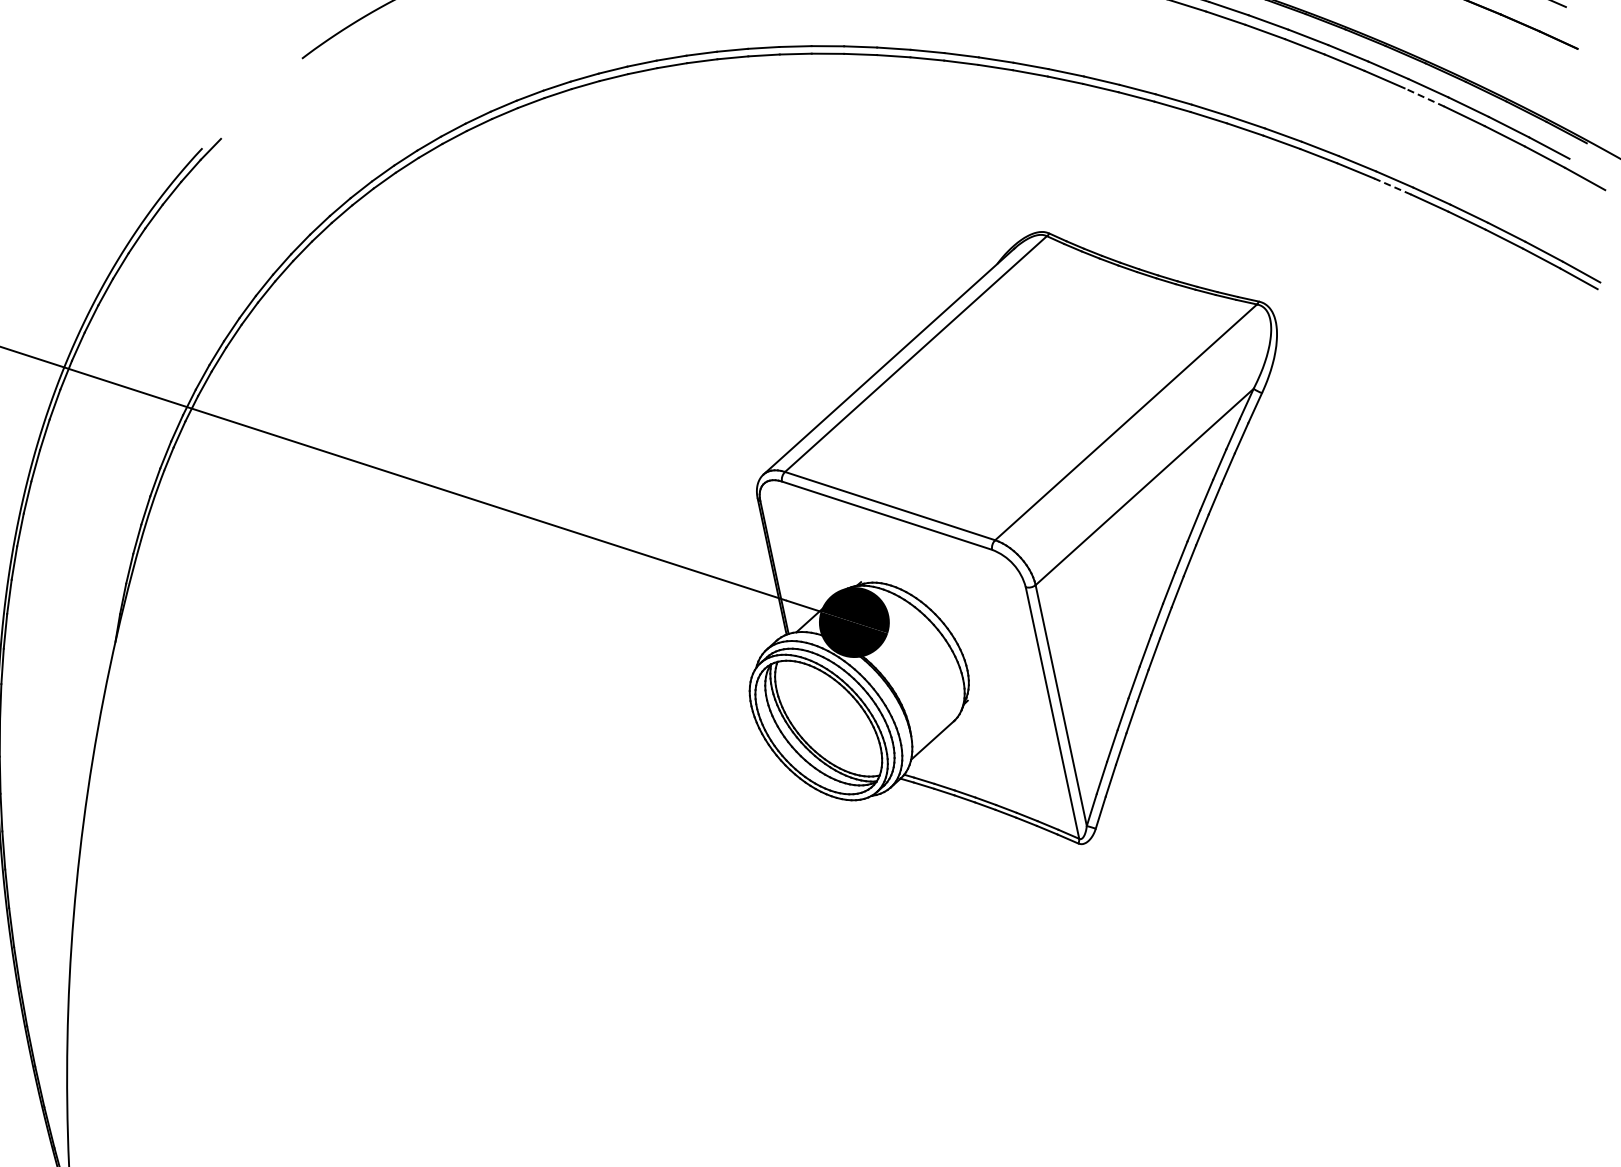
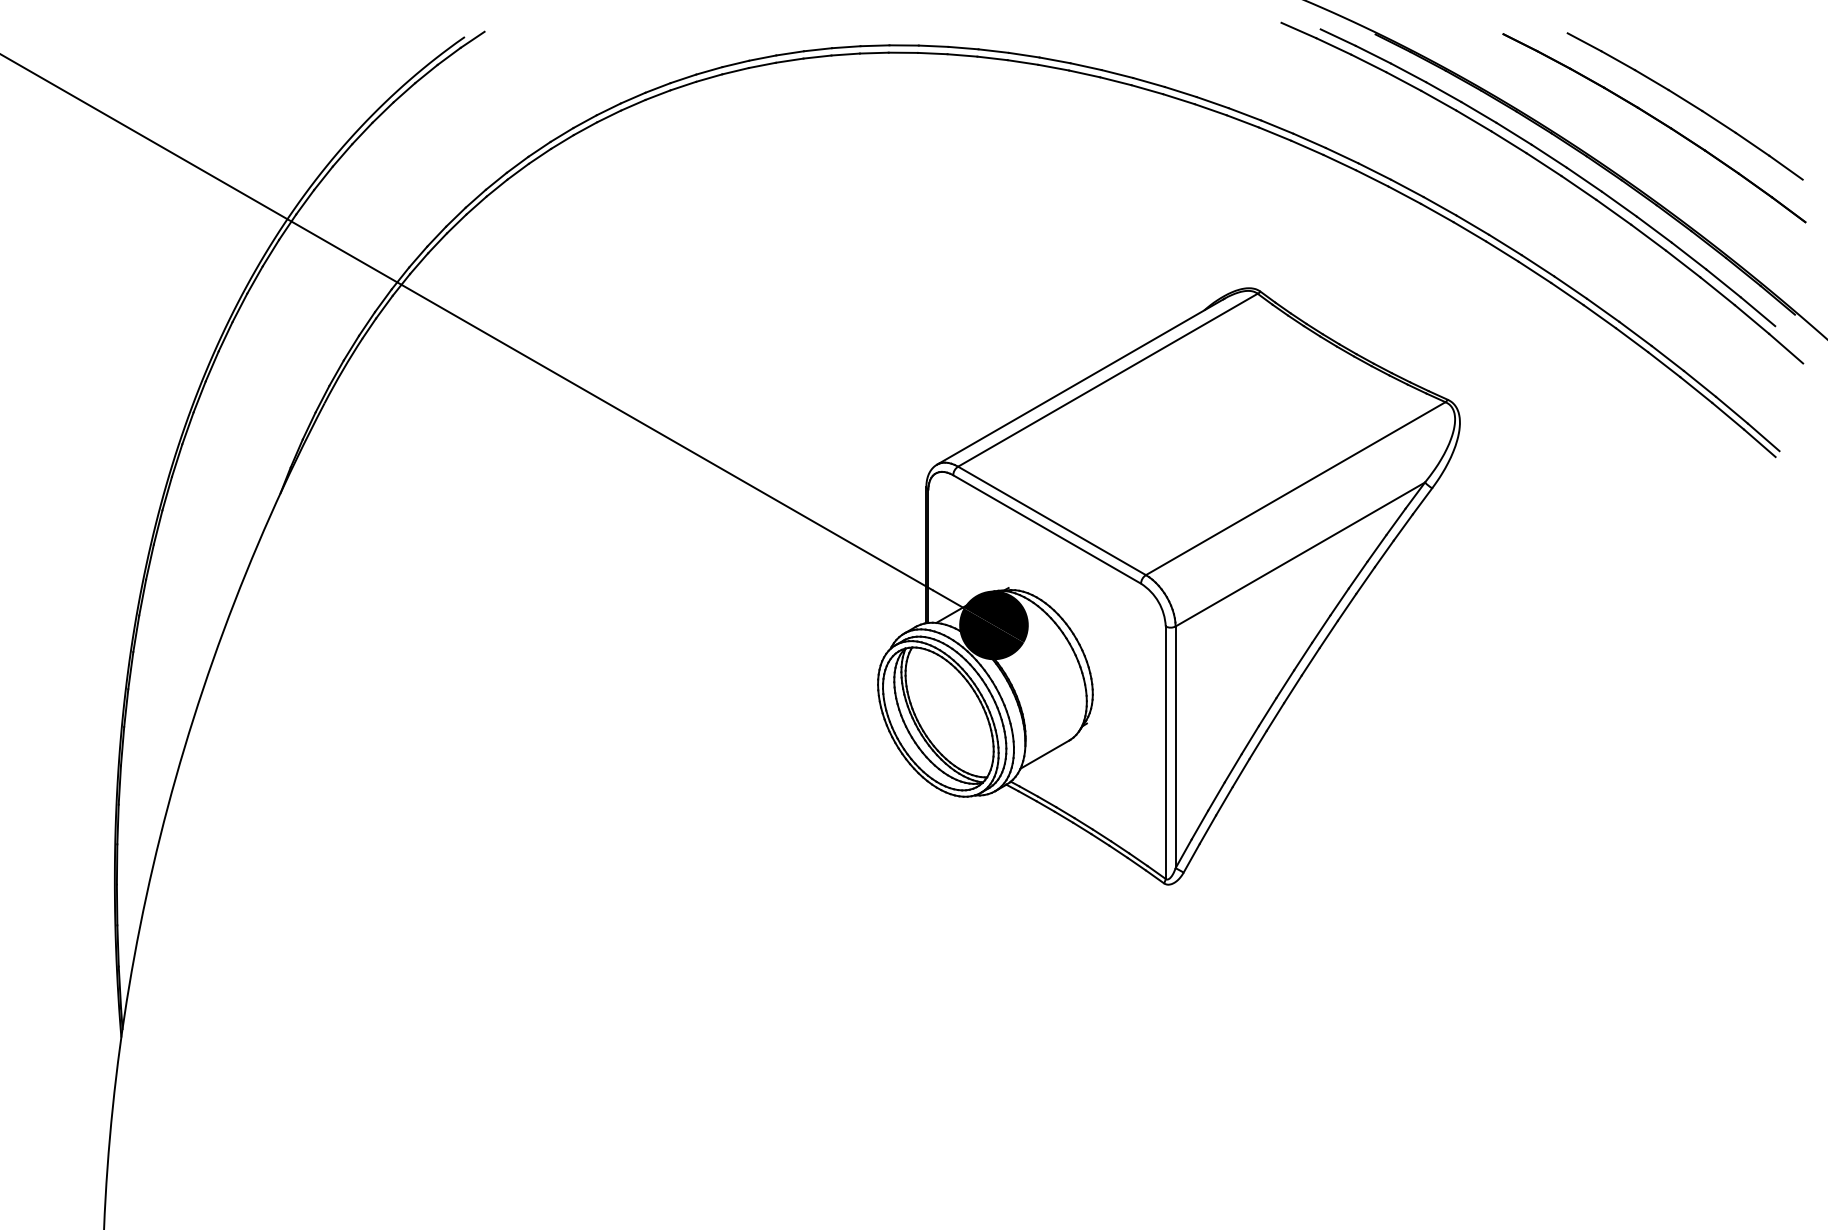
line: (1424, 97) -> (1648, 237), dashed -> solid
line: (1392, 186) -> (1599, 316), dashed -> solid

